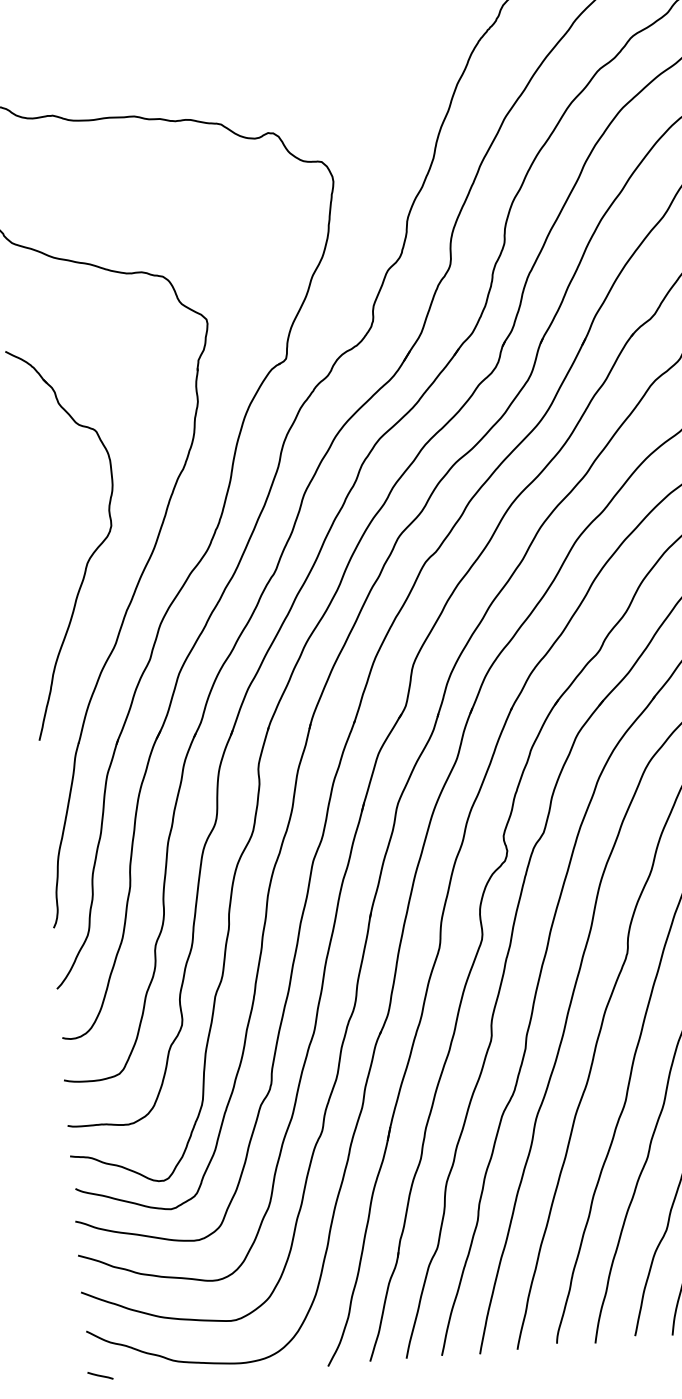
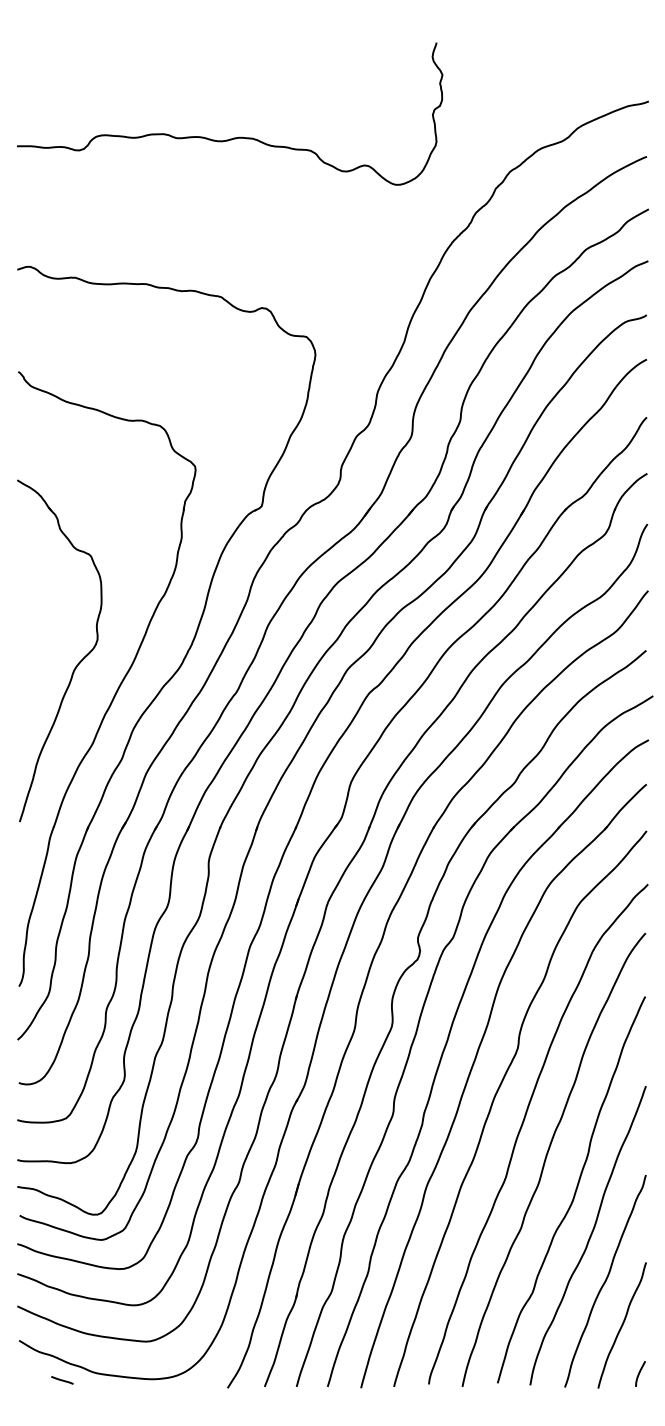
line: (100, 1375) -> (62, 1380), moved

